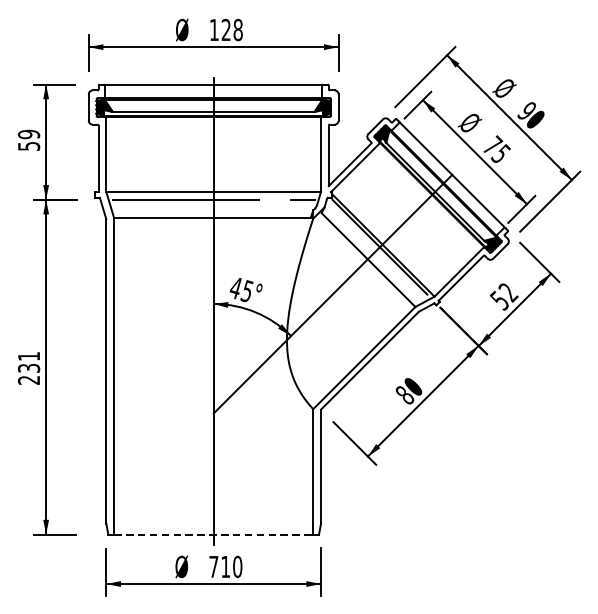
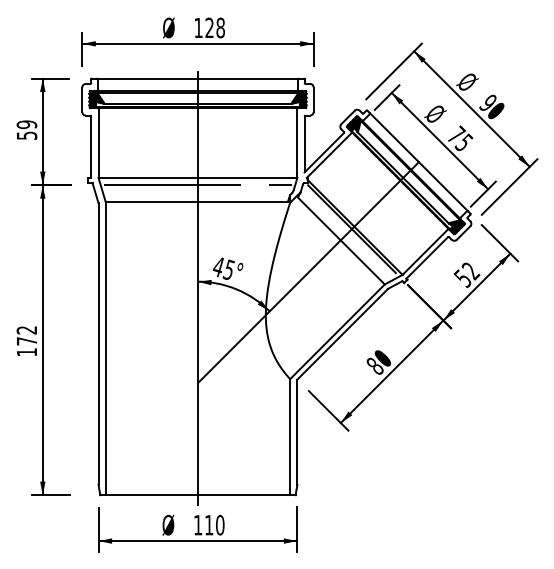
text: (28, 368) -> (26, 341), 231 -> 172
line: (214, 534) -> (198, 495), dashed -> solid
text: (214, 567) -> (198, 525), 710 -> 110

